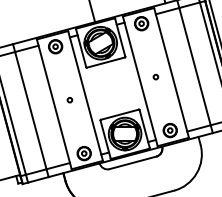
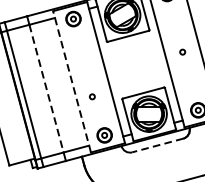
circle: (69, 100) -> (91, 97), moved
line: (54, 103) -> (72, 80), solid -> dashed
line: (30, 110) -> (46, 88), solid -> dashed
line: (132, 162) -> (157, 145), solid -> dashed

